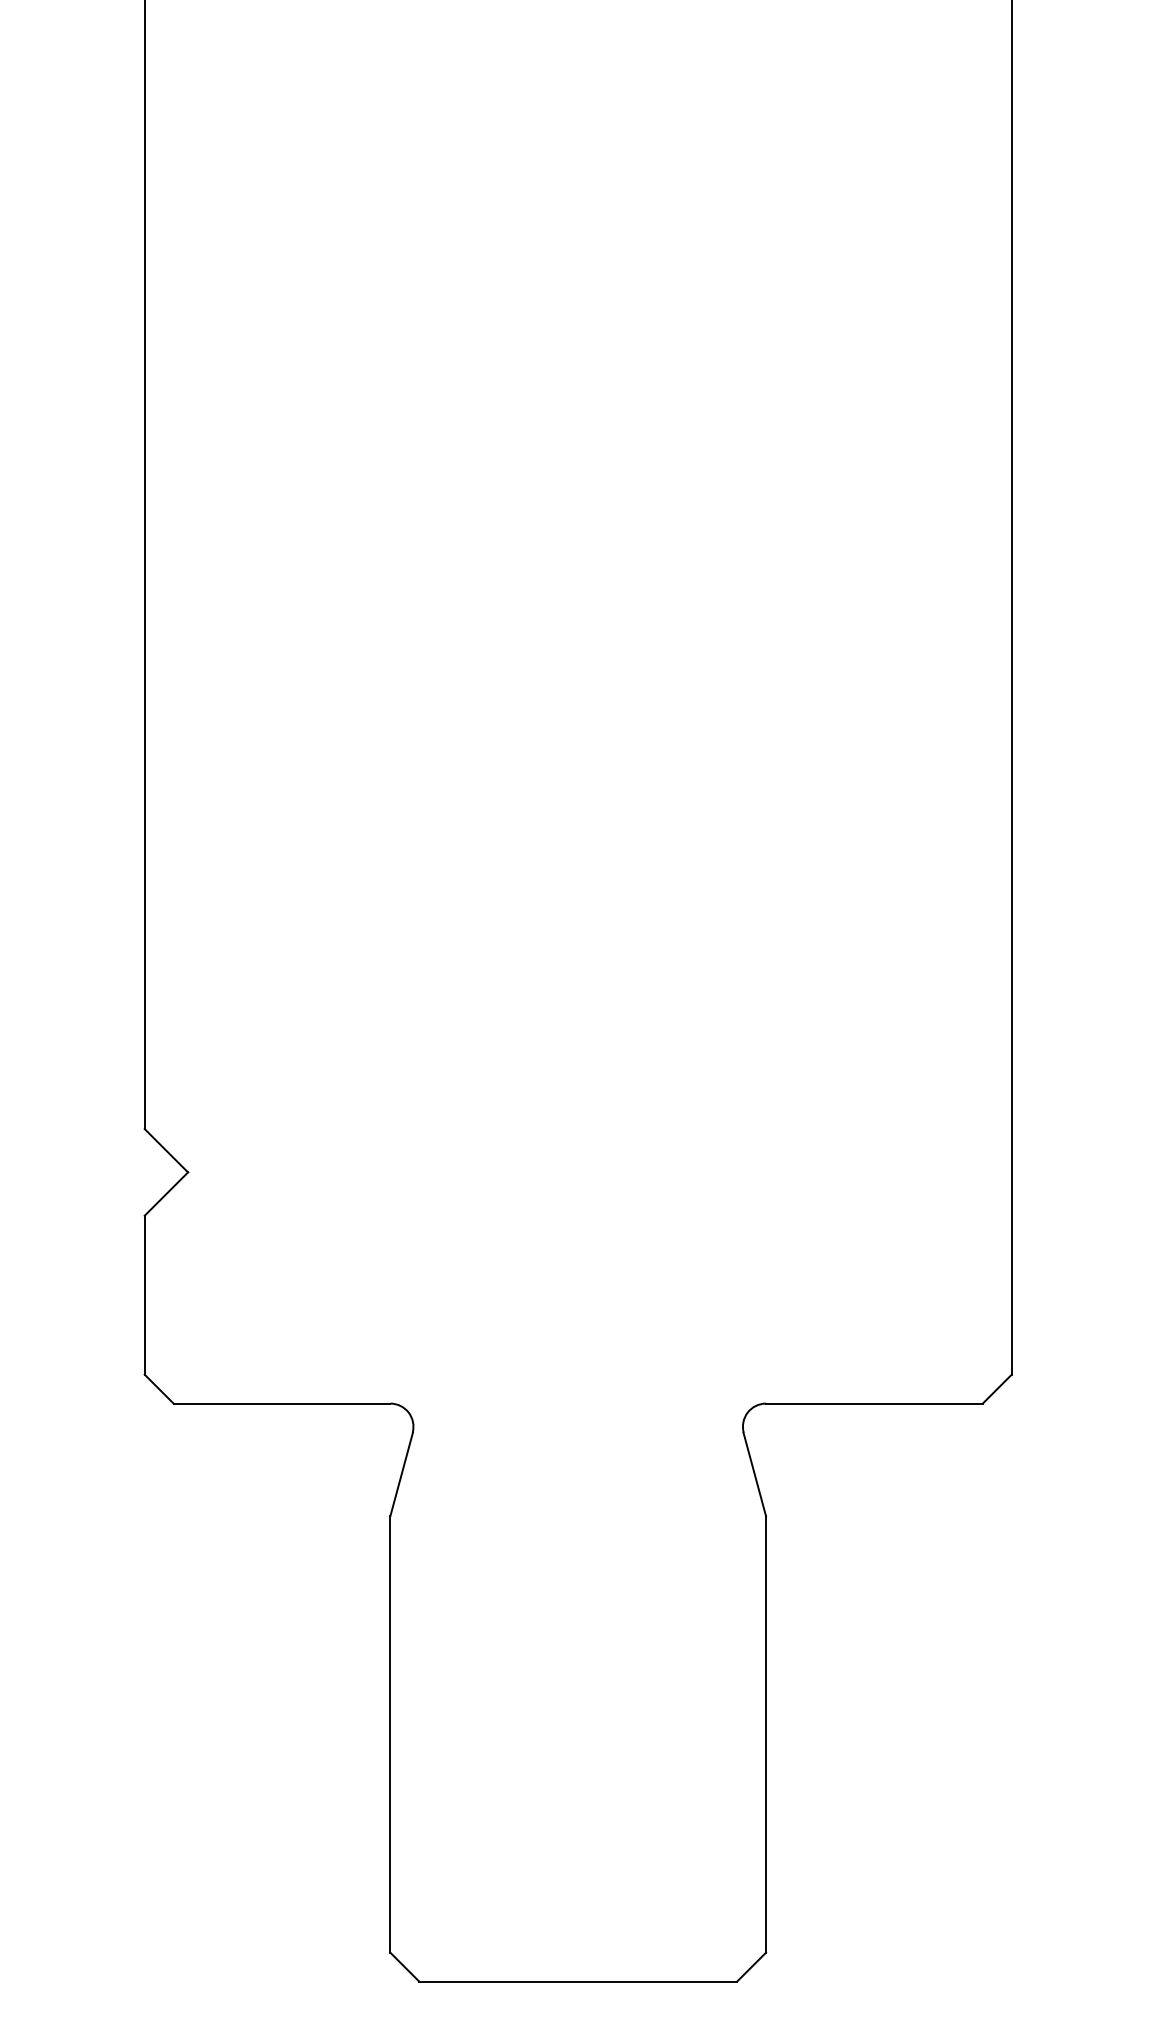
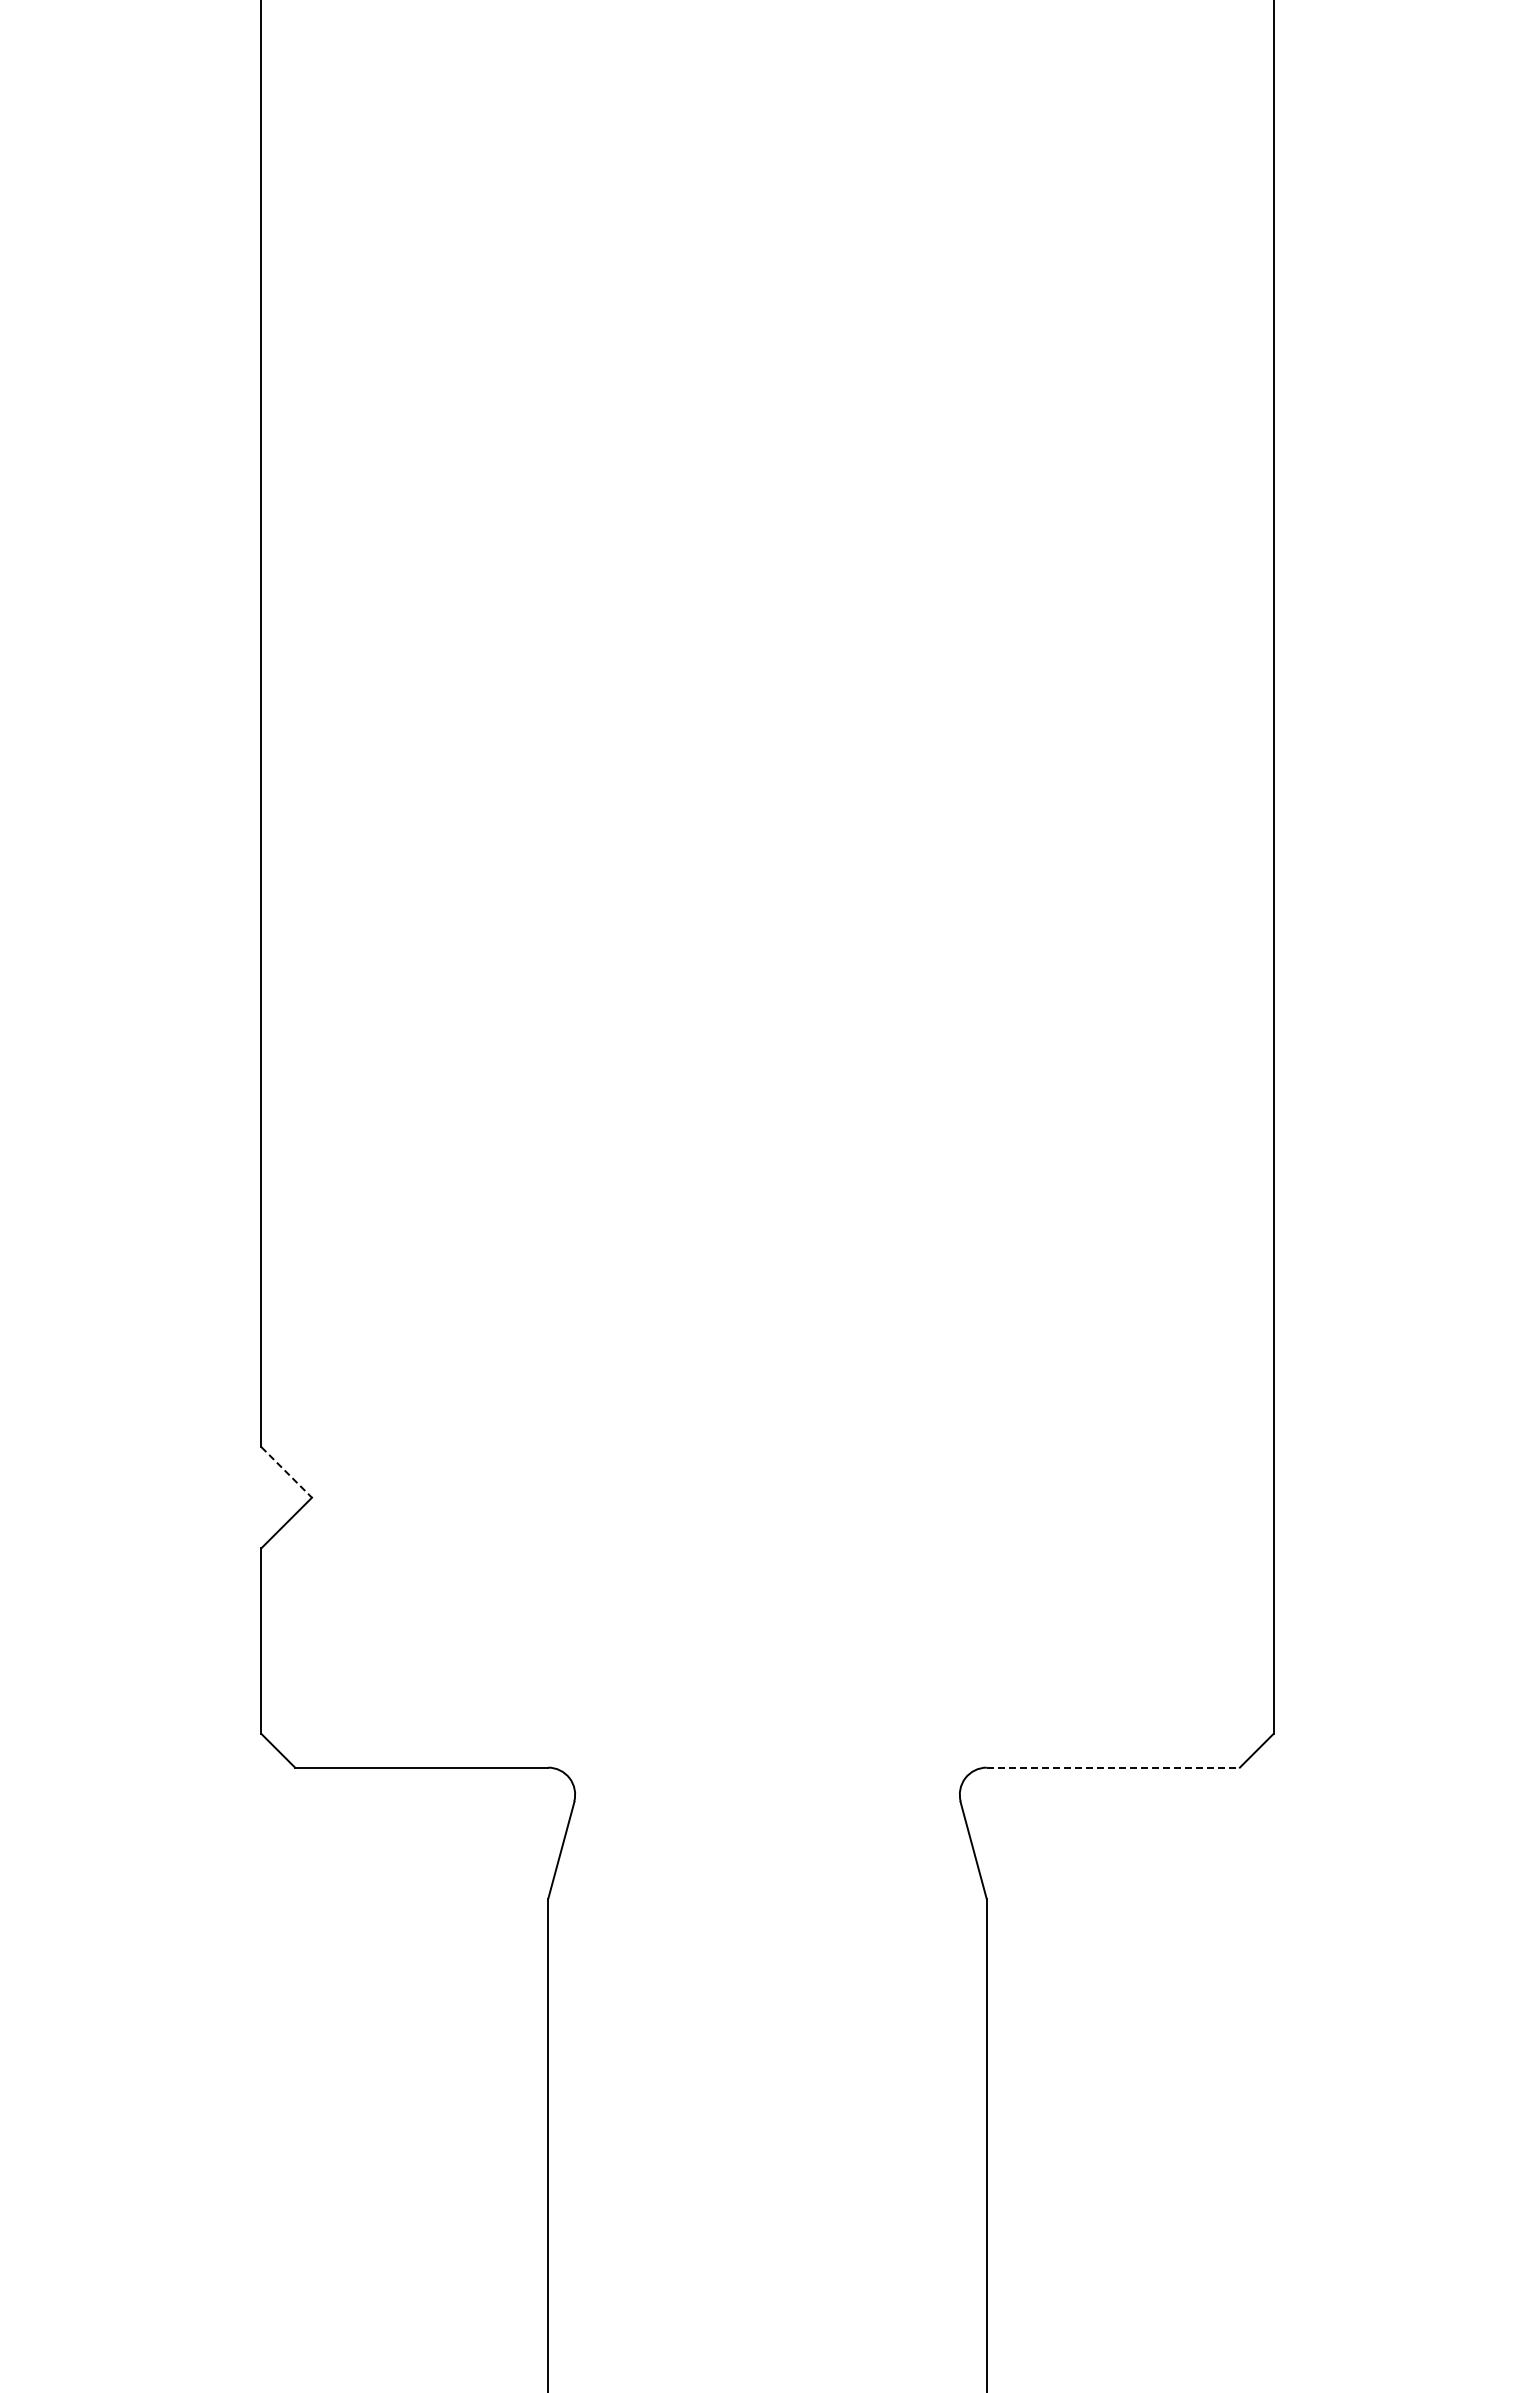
line: (166, 1150) -> (286, 1472), solid -> dashed
line: (874, 1403) -> (1113, 1767), solid -> dashed

